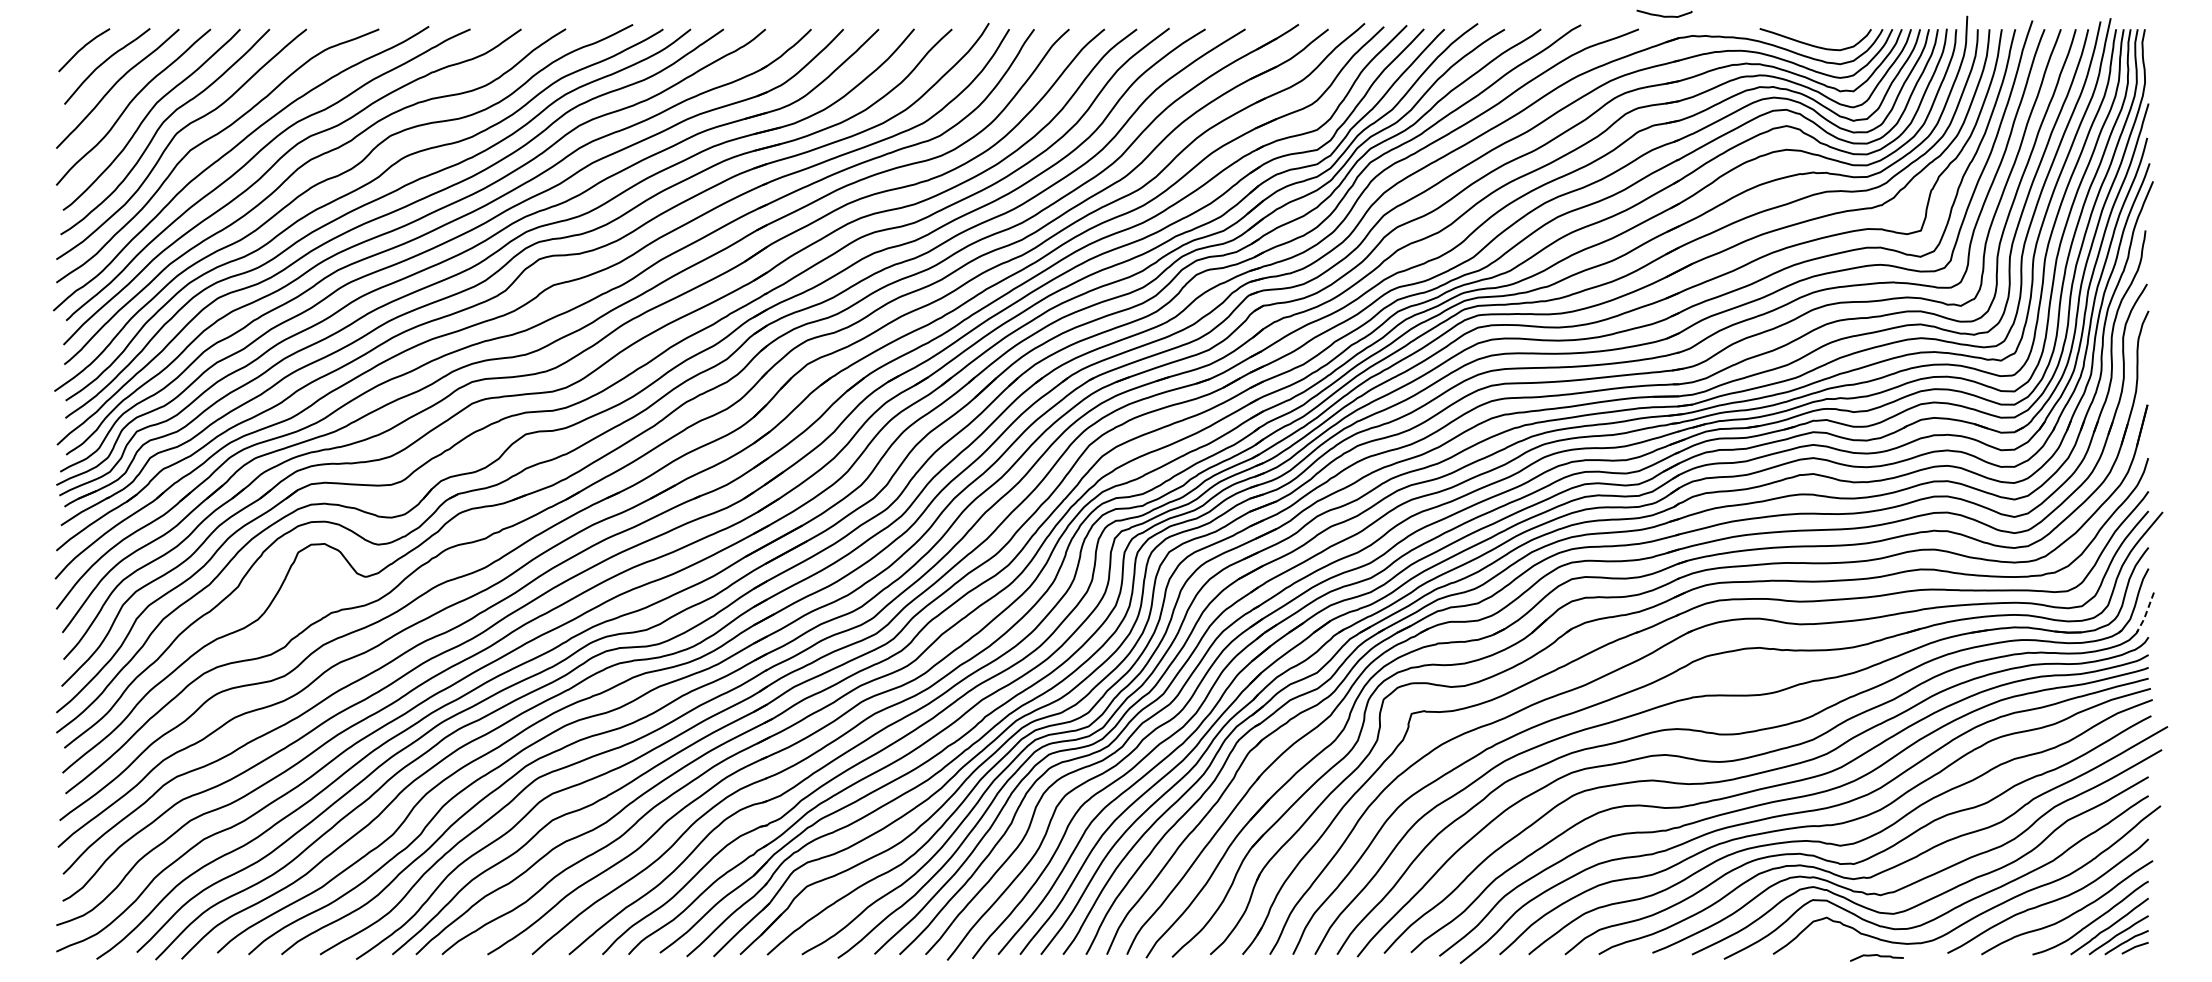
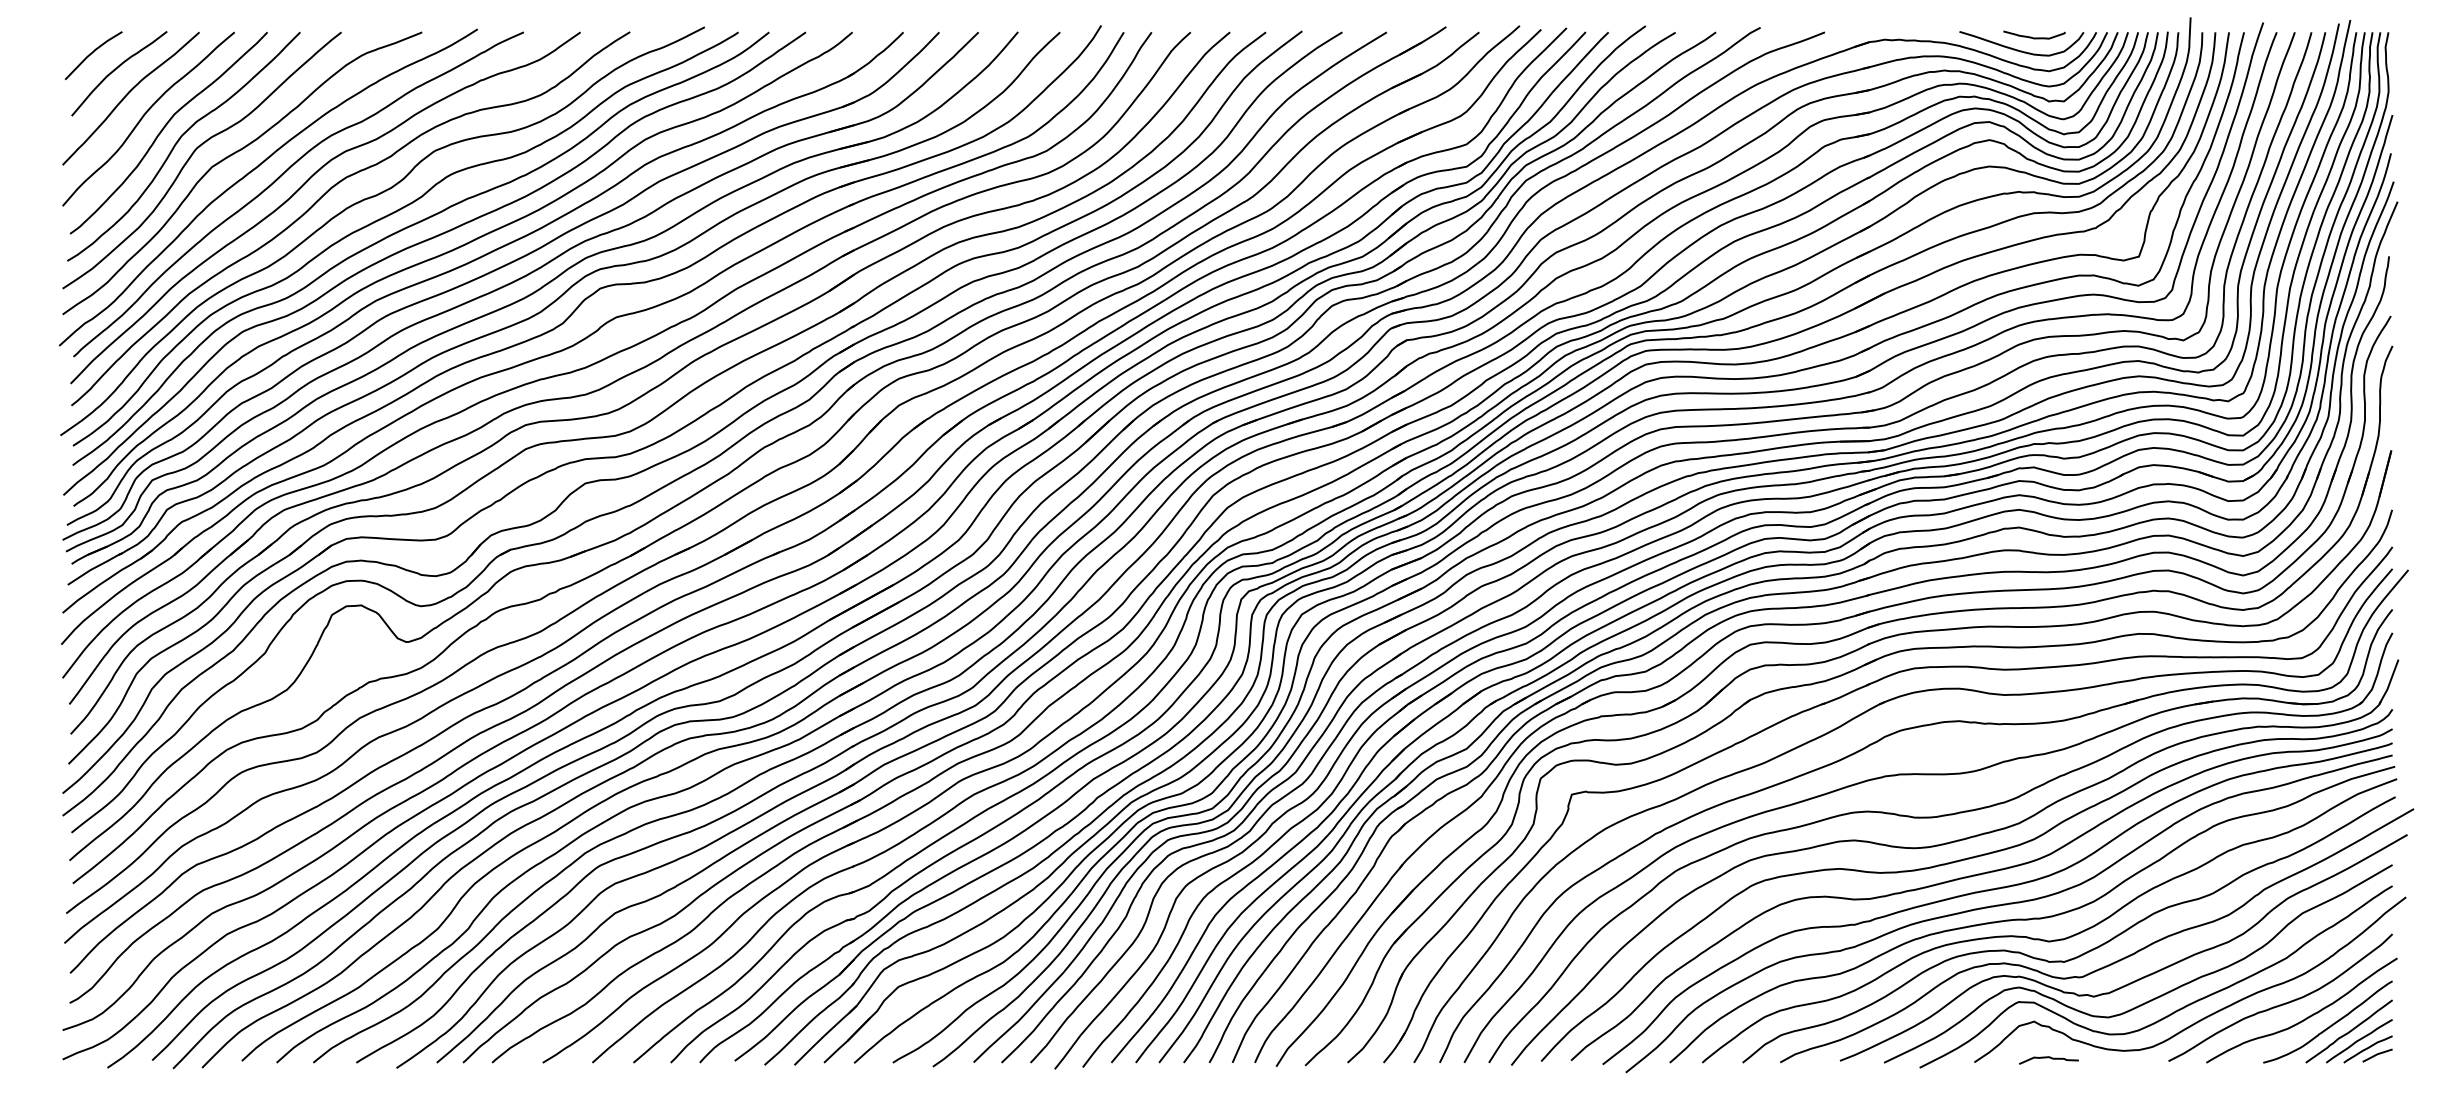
curve: (1664, 15) -> (2034, 37), moved
line: (2145, 614) -> (2389, 683), dashed -> solid
curve: (1876, 956) -> (2048, 1058), moved

